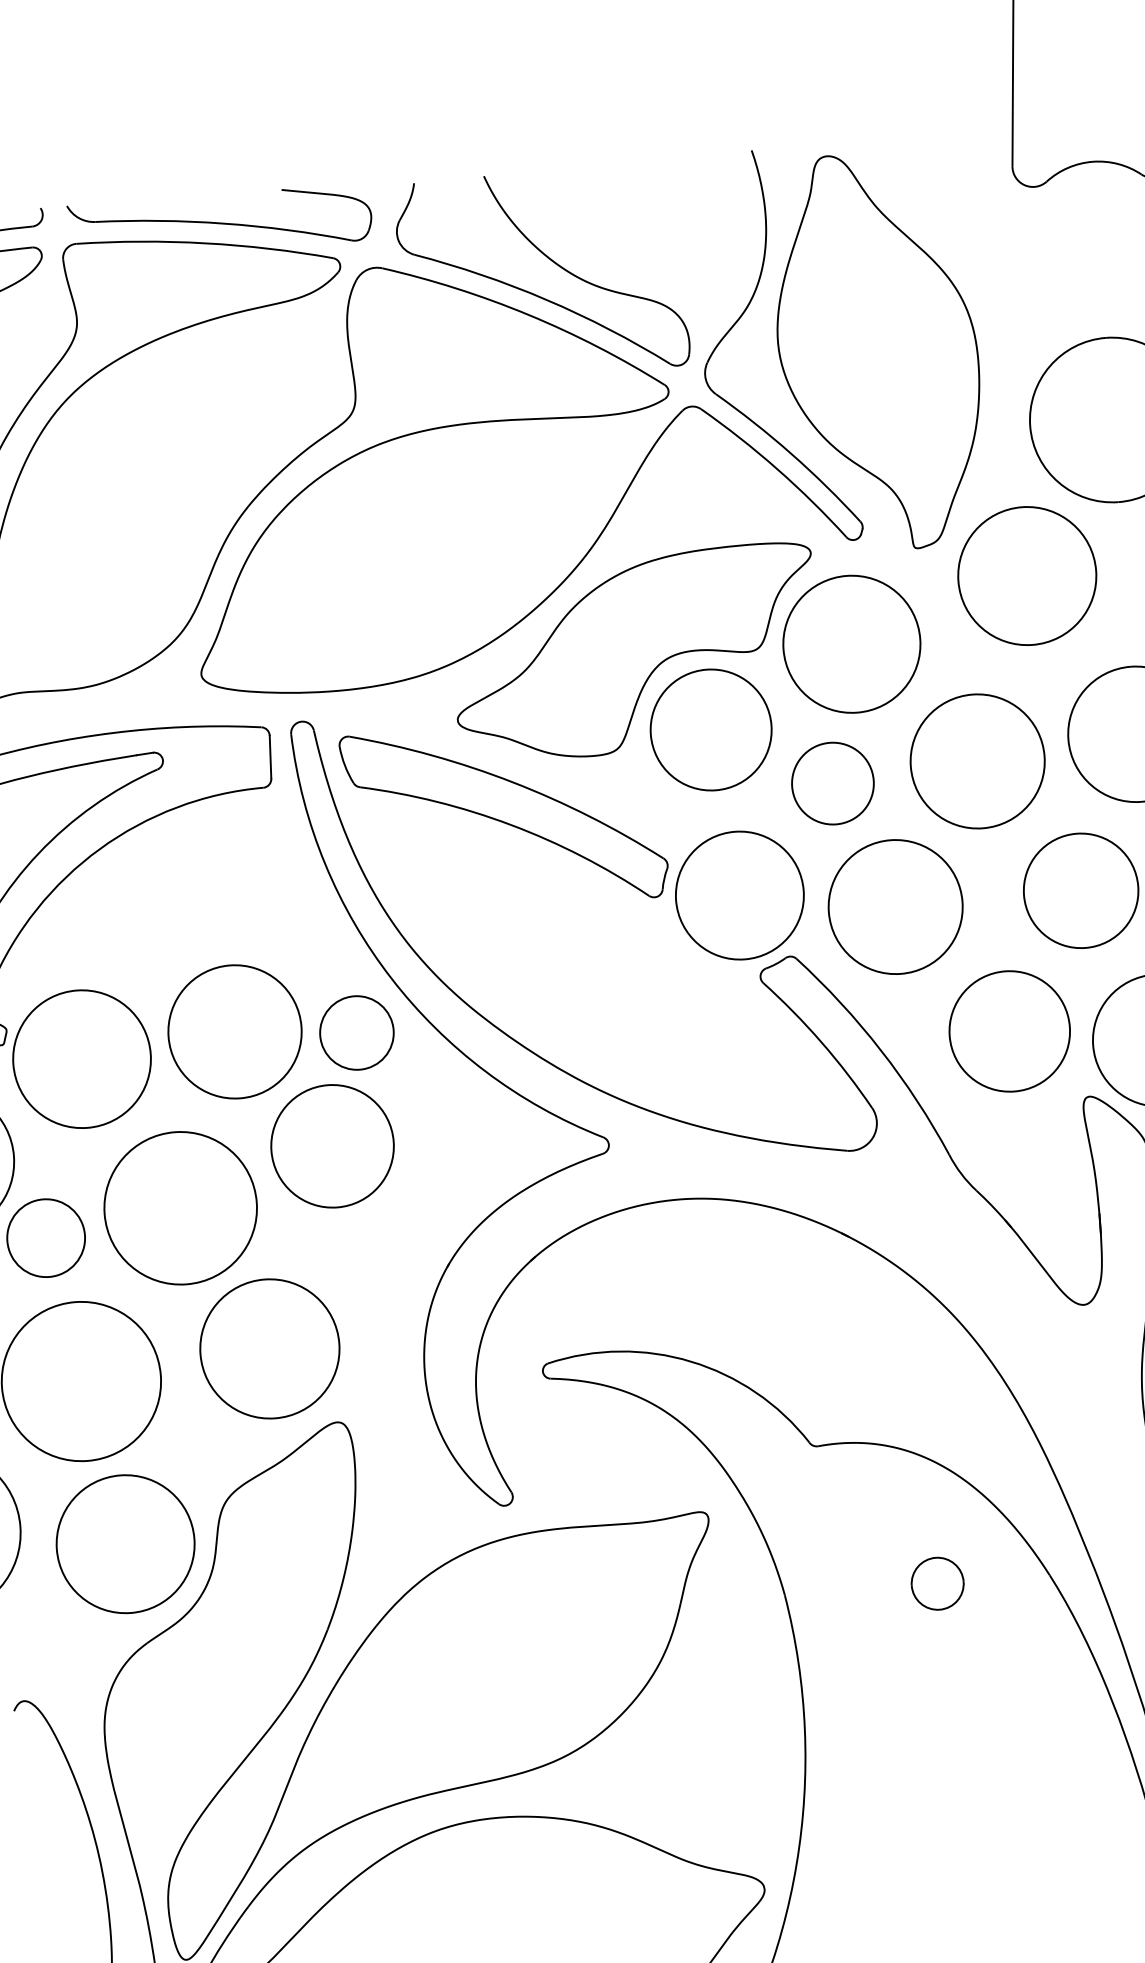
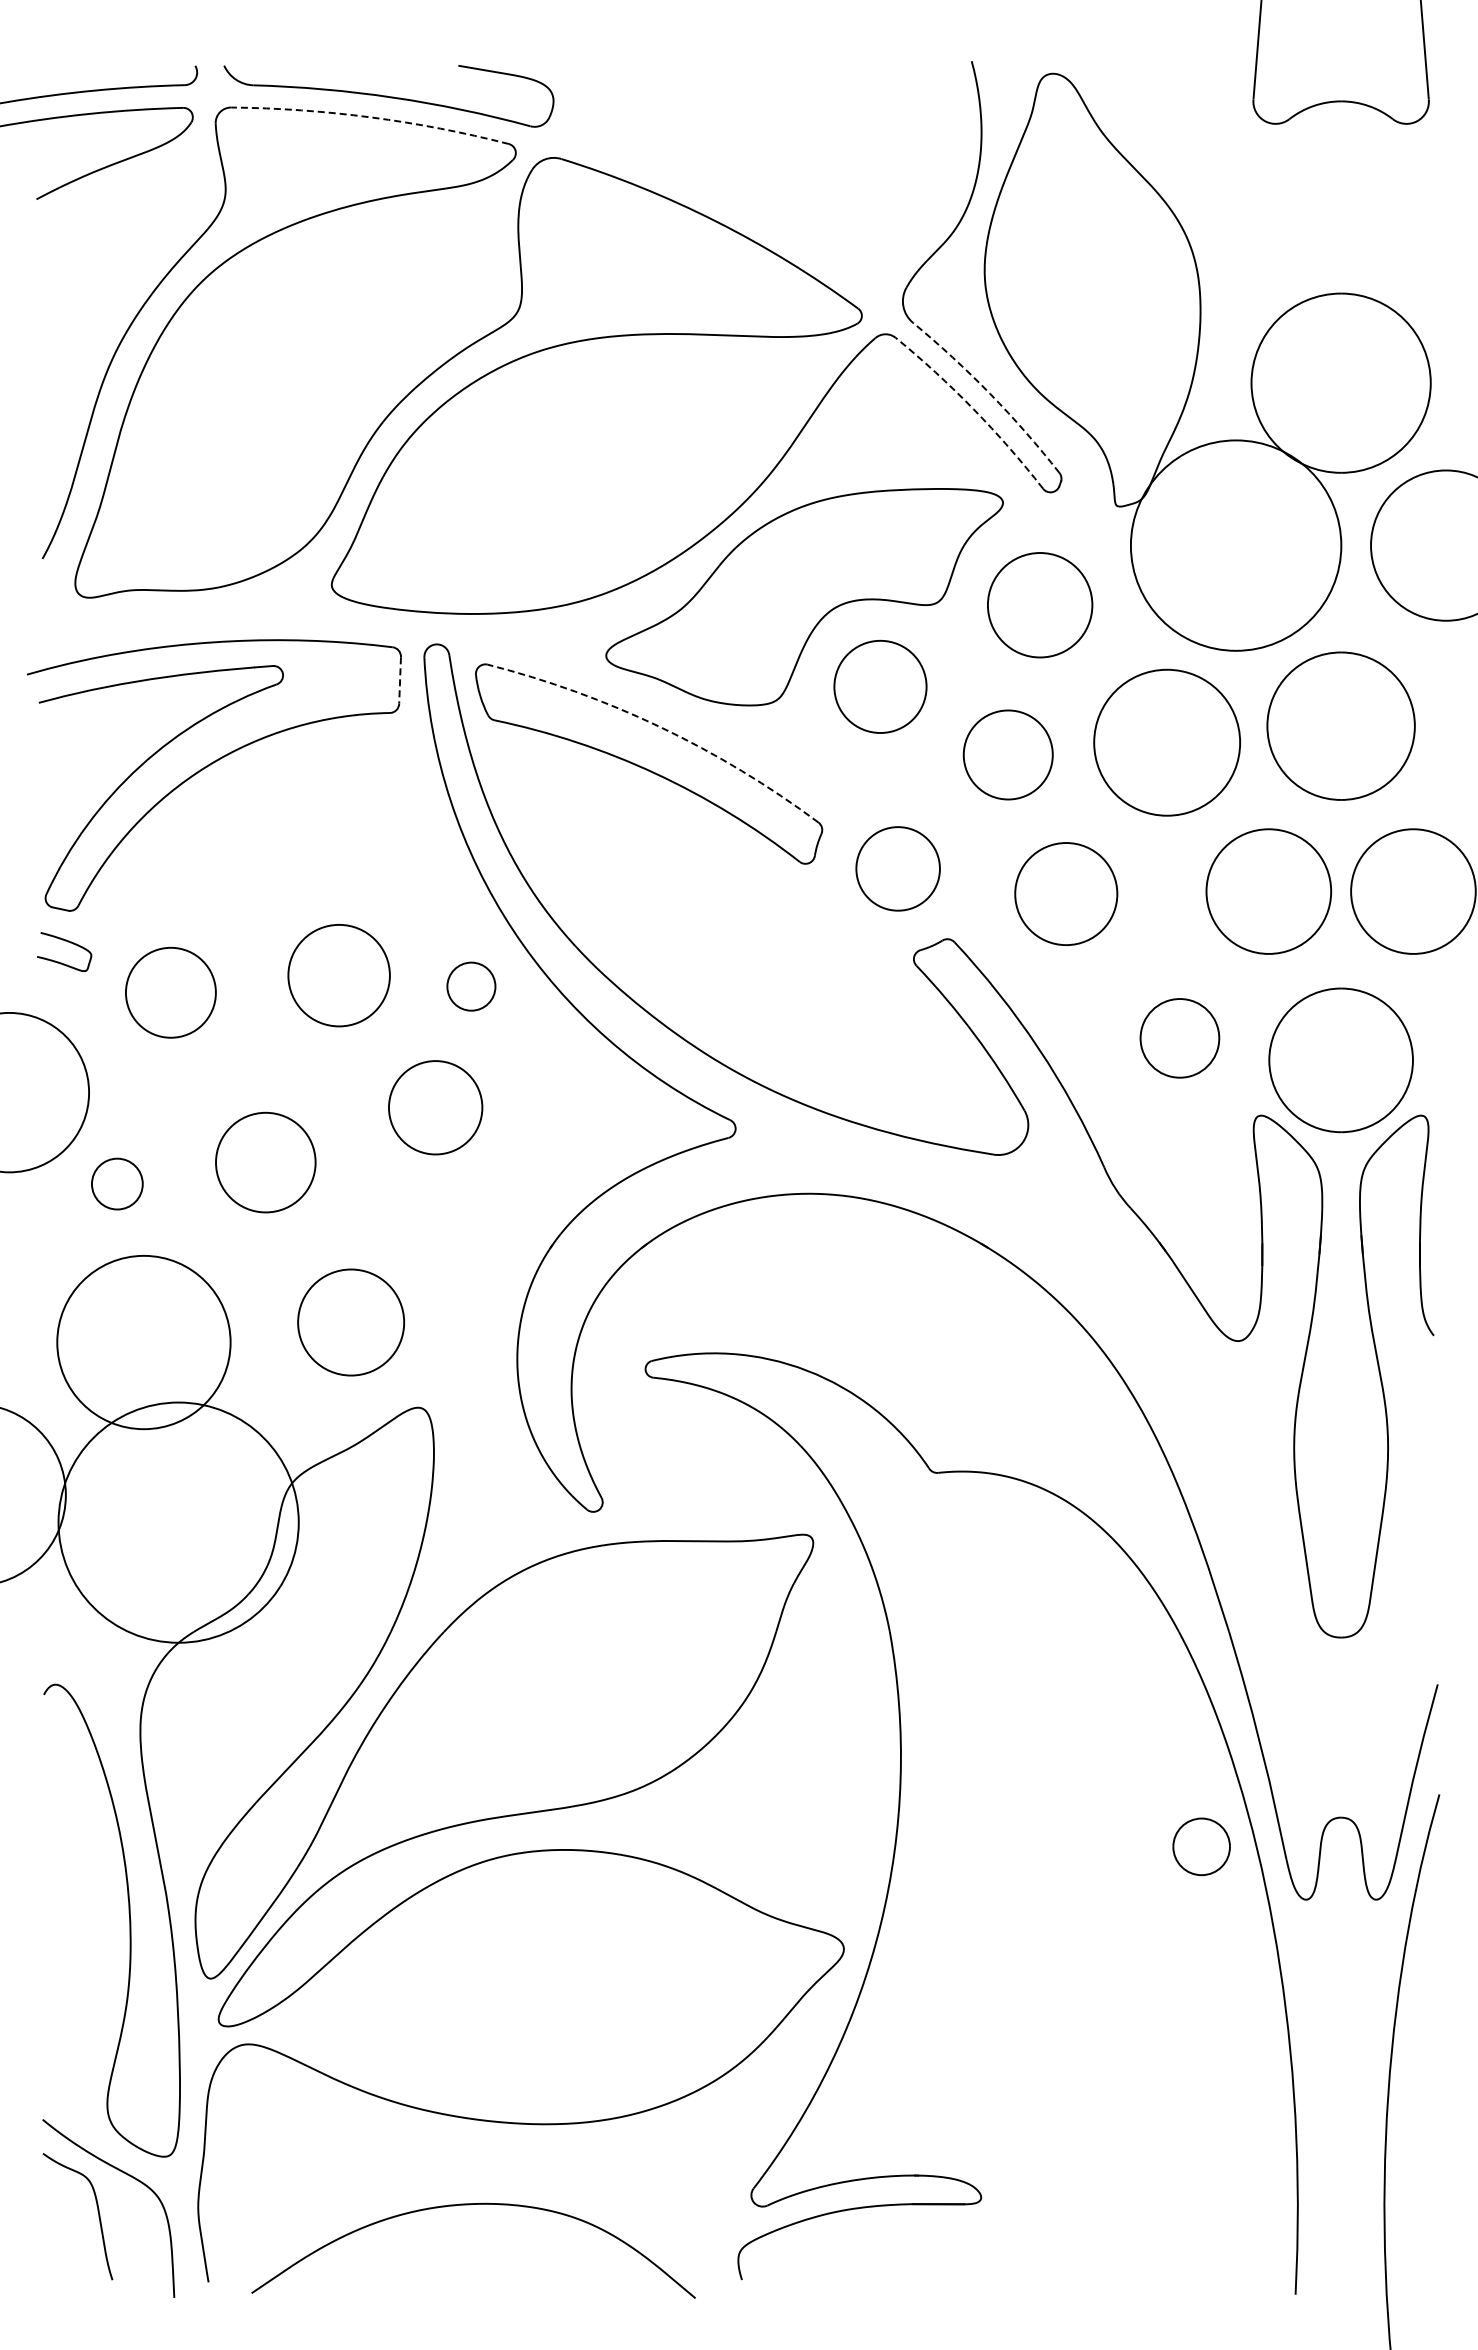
arc: (205, 243) -> (371, 117), solid -> dashed
part: (551, 261) -> (745, 165), removed
arc: (791, 453) -> (990, 393), solid -> dashed
arc: (777, 469) -> (973, 409), solid -> dashed
circle: (1026, 576) -> (1235, 545), size x1.4
circle: (851, 643) -> (1039, 604), size x0.7
circle: (711, 729) -> (880, 686), size x0.7
line: (270, 757) -> (400, 680), solid -> dashed
arc: (512, 782) -> (660, 727), solid -> dashed
circle: (739, 895) -> (897, 868), size x0.6
circle: (895, 907) -> (1066, 894), size x0.7
circle: (1009, 1030) -> (1179, 1037), size x0.6
circle: (234, 1031) -> (338, 975), size x0.7
circle: (357, 1032) -> (471, 986), size x0.6
circle: (81, 1058) -> (170, 992), size x0.6
circle: (332, 1146) -> (435, 1107), size x0.7
circle: (180, 1208) -> (265, 1162), size x0.6
circle: (46, 1237) -> (117, 1183), size x0.6
circle: (269, 1348) -> (350, 1322), size x0.7
circle: (125, 1544) -> (178, 1522), size x1.6
part: (937, 1583) -> (1201, 1846), moved

